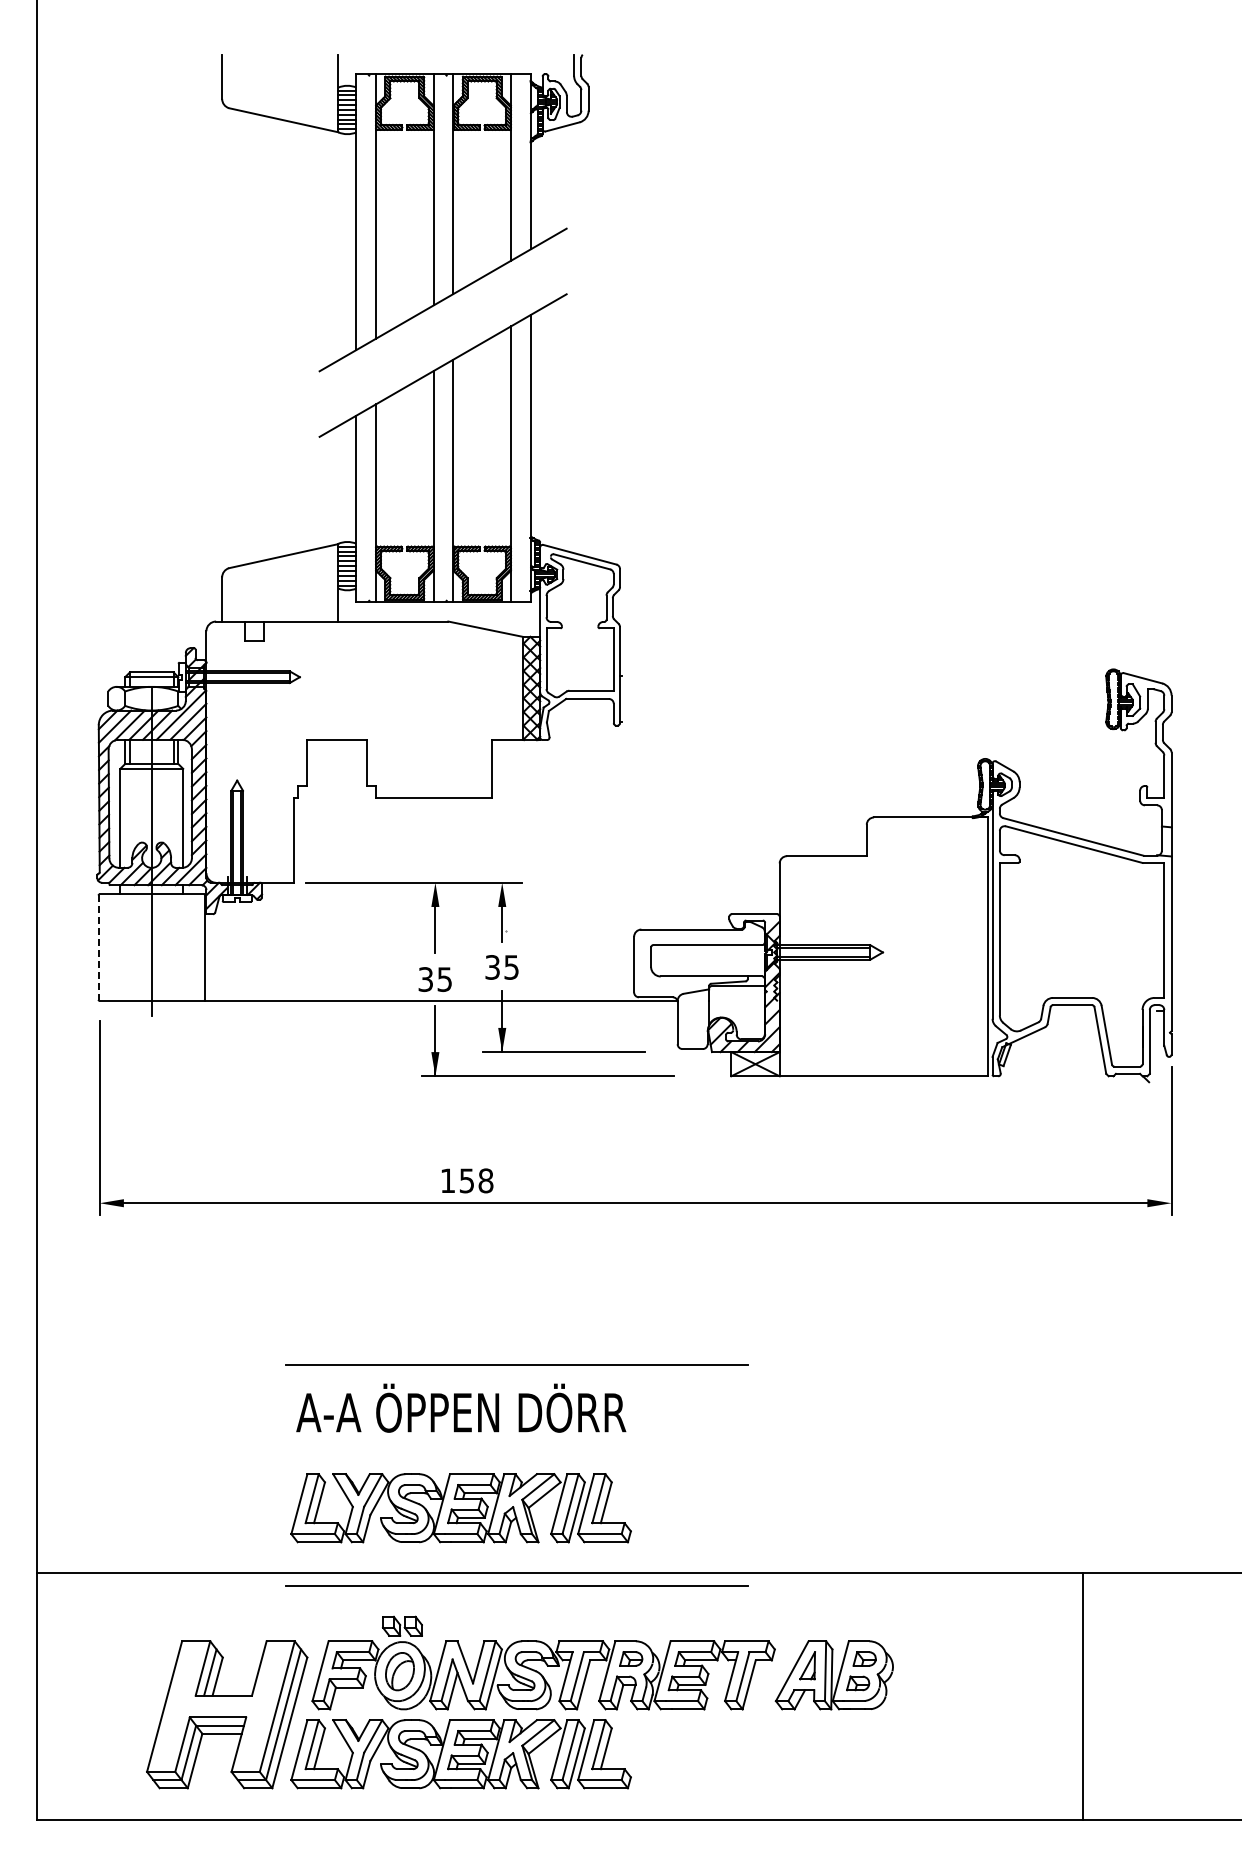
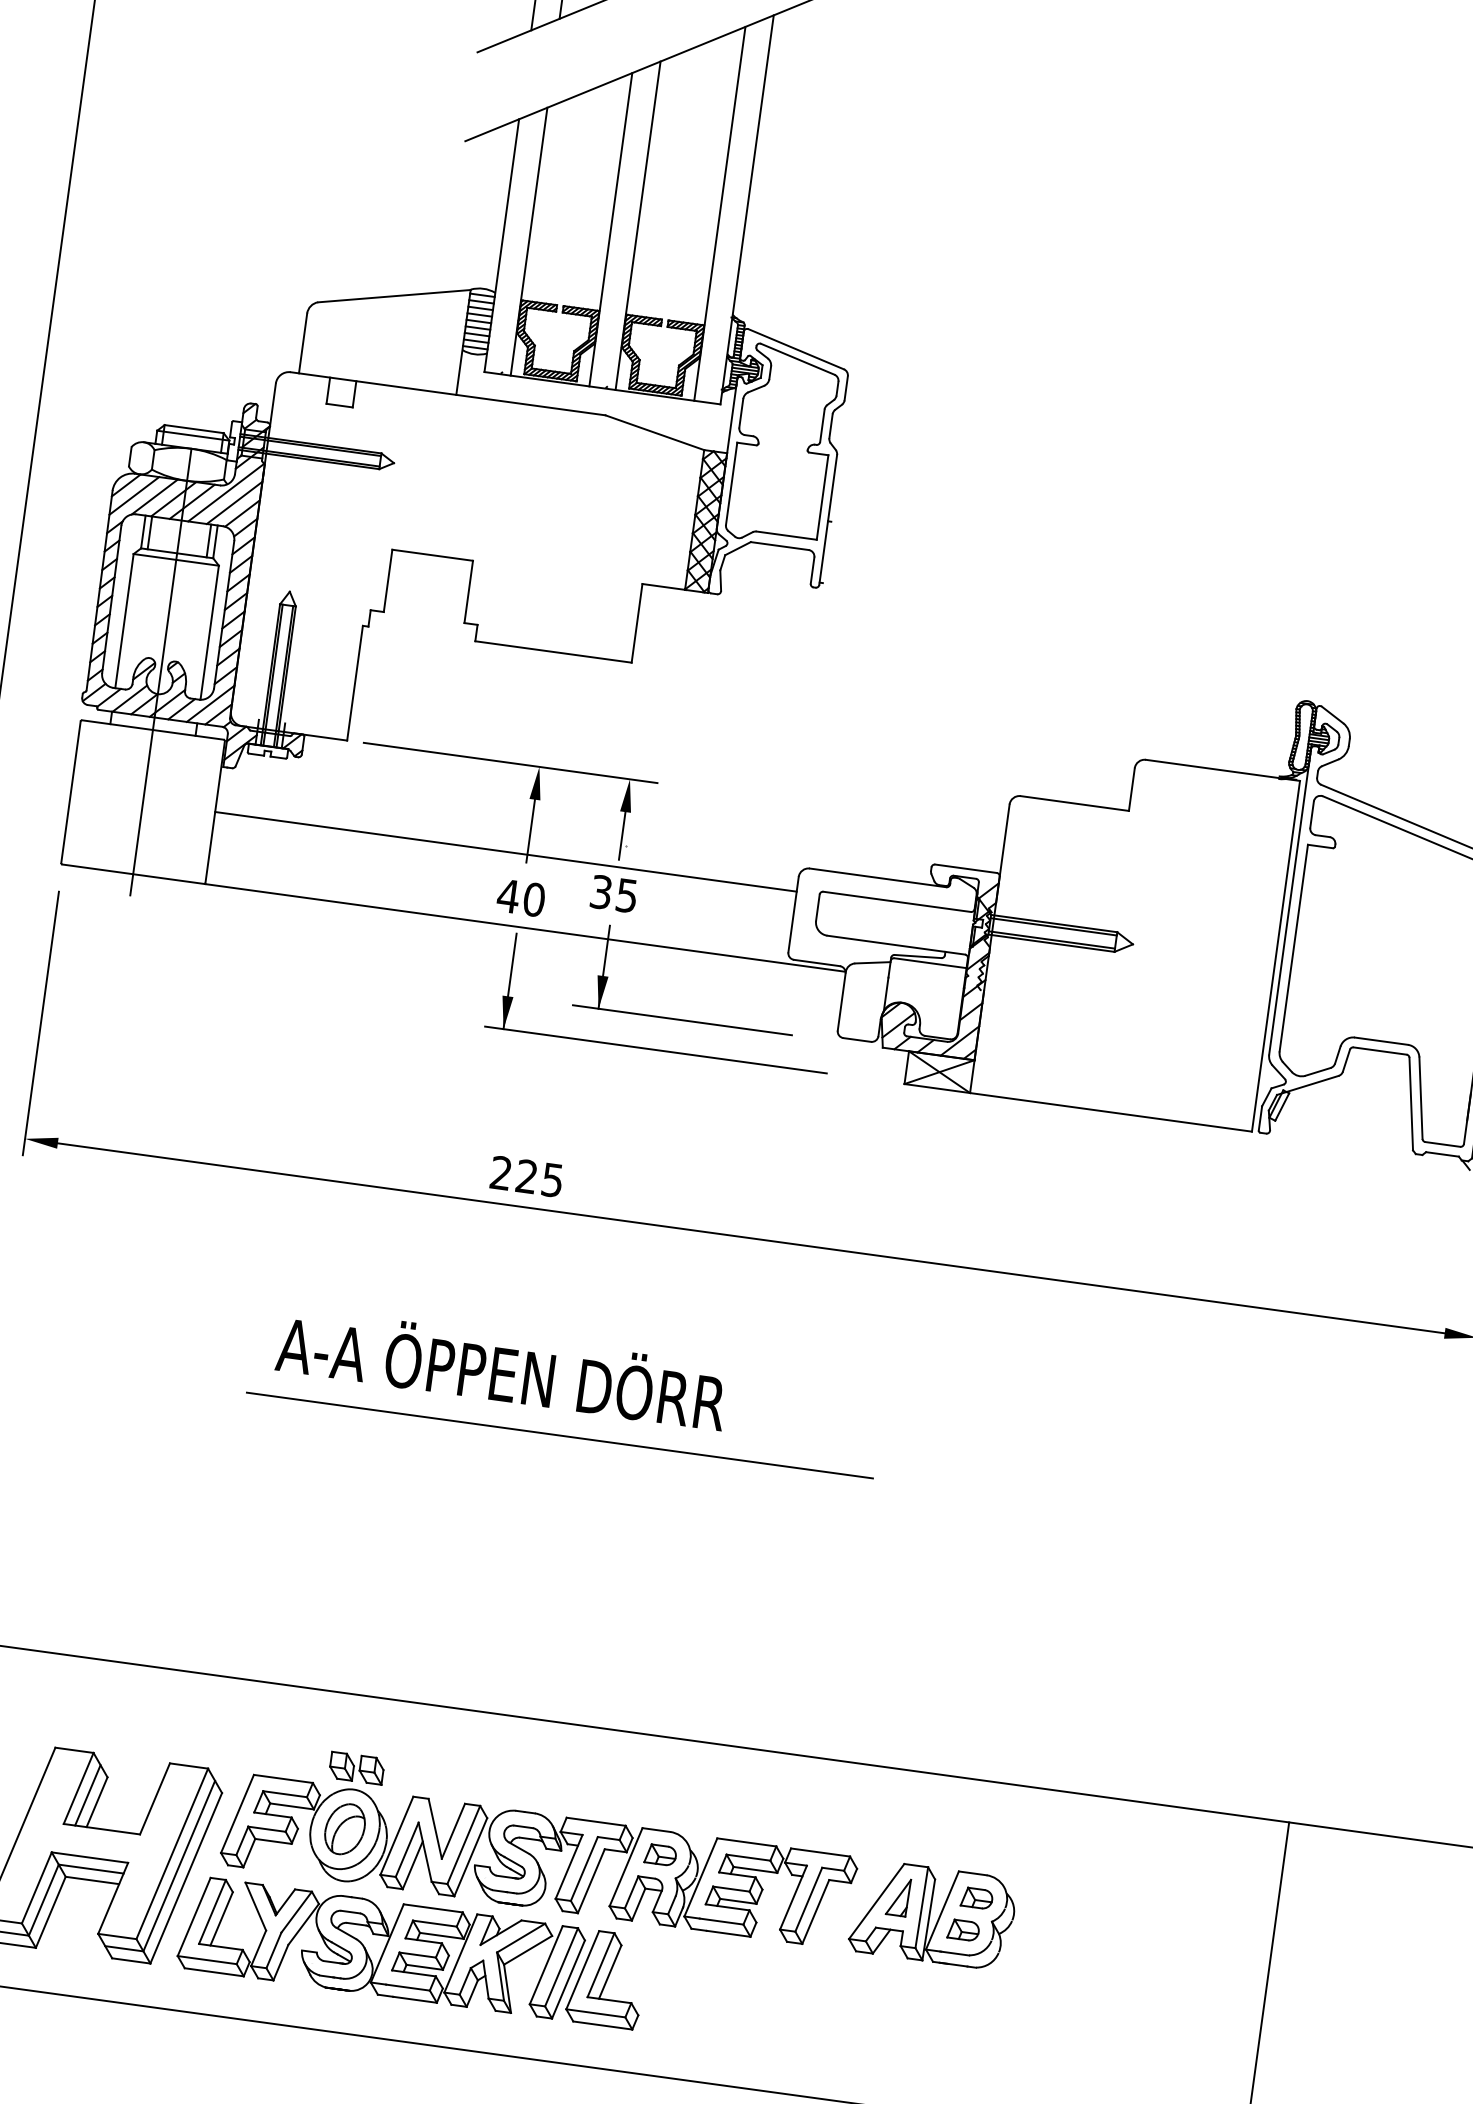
line: (419, 947) -> (505, 851), added
line: (98, 948) -> (70, 793), dashed -> solid
text: (434, 979) -> (520, 897), 35 -> 40
text: (466, 1180) -> (526, 1176), 158 -> 225
text: (461, 1407) -> (502, 1367), moved
part: (460, 1508) -> (457, 1619), removed
line: (516, 1585) -> (518, 1734), removed

